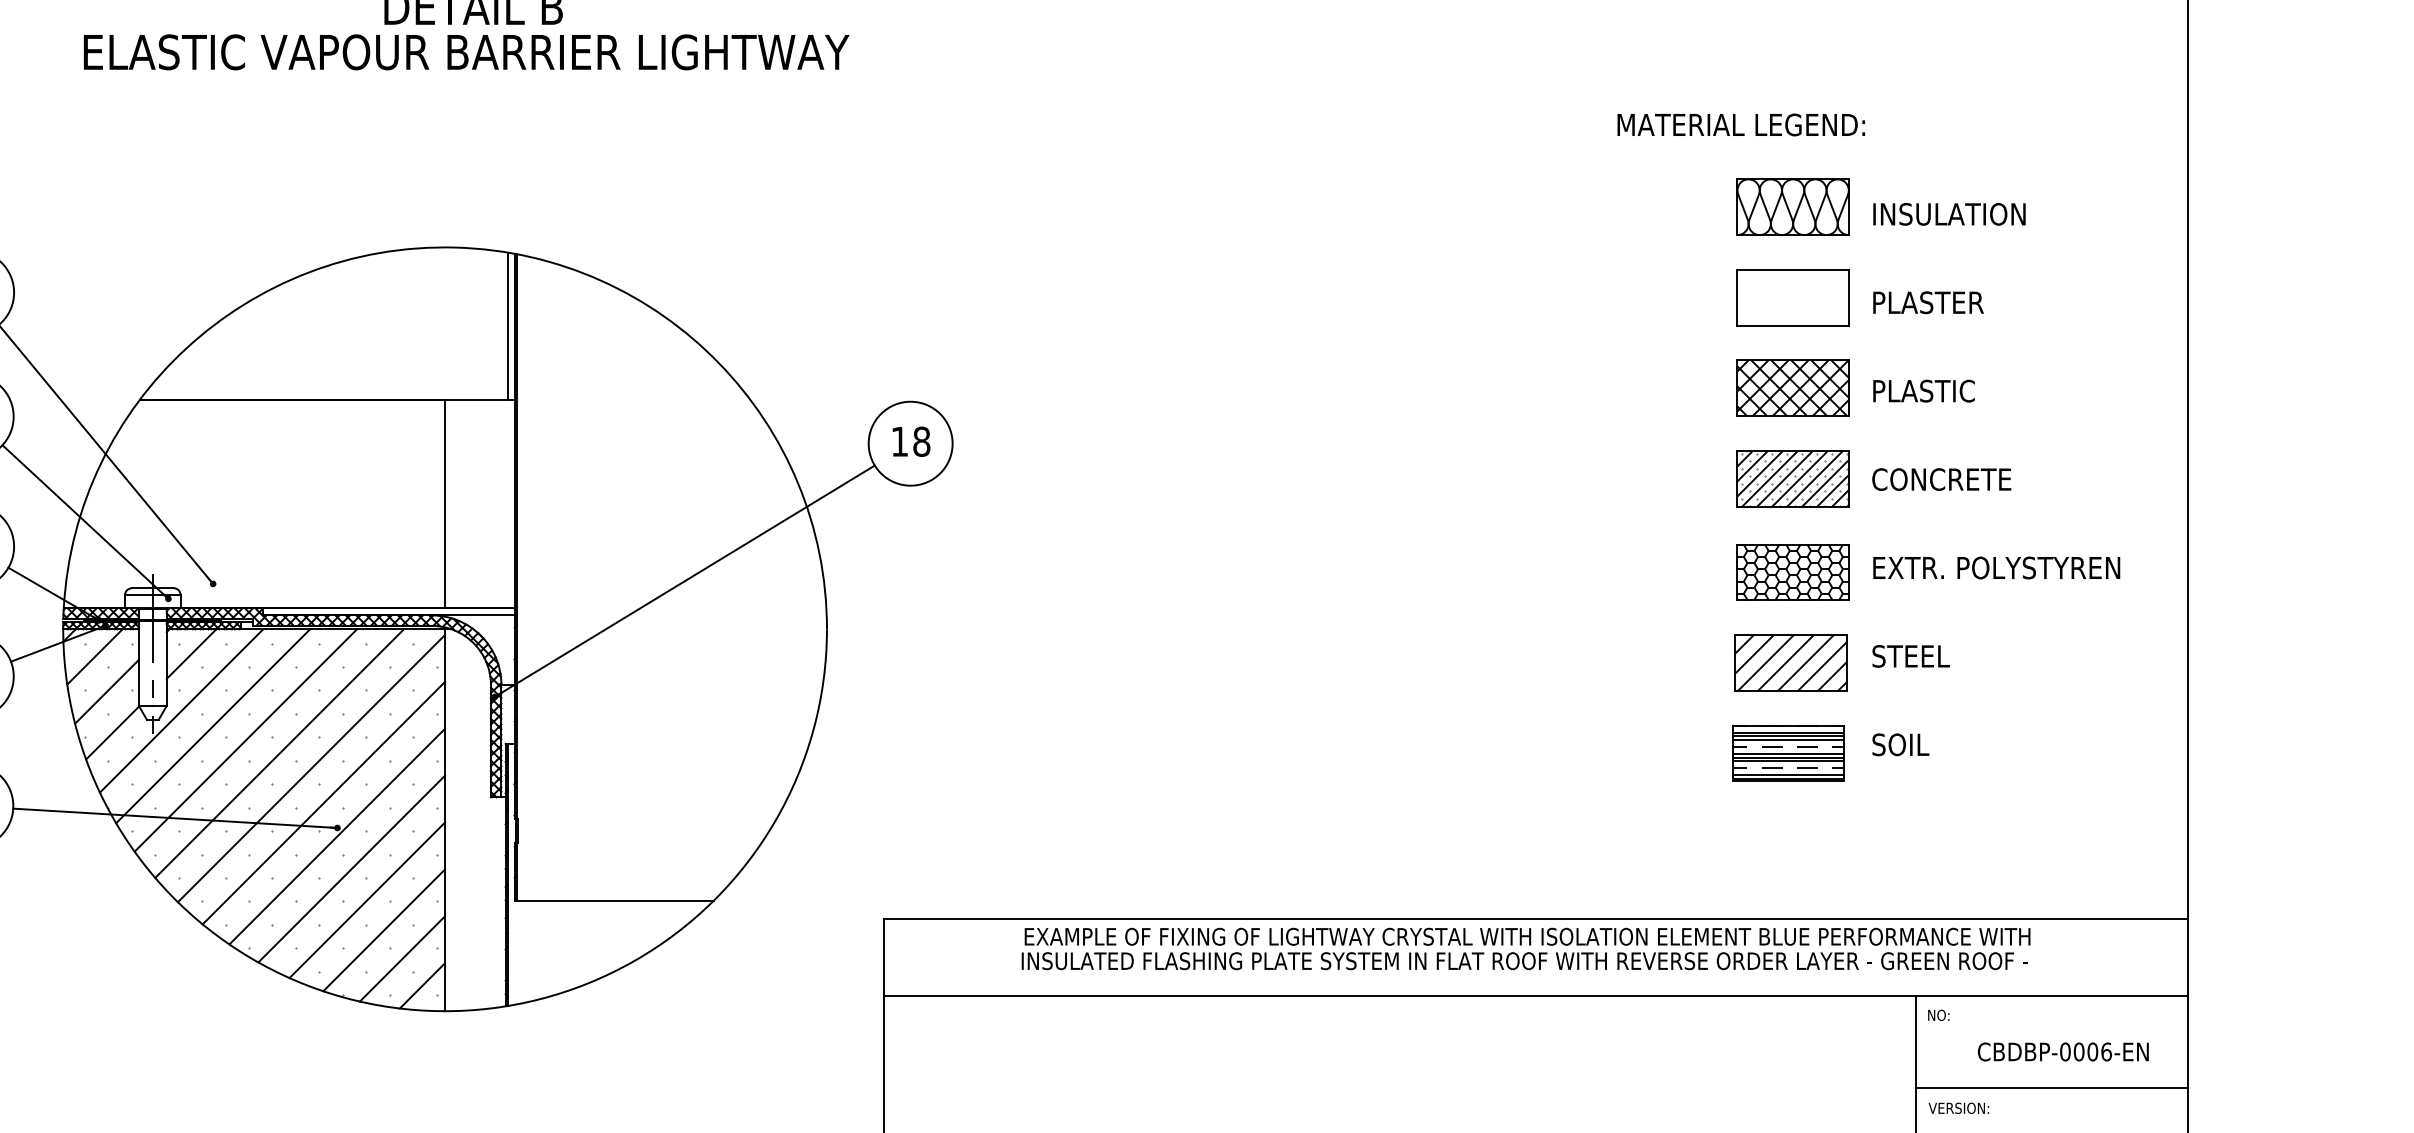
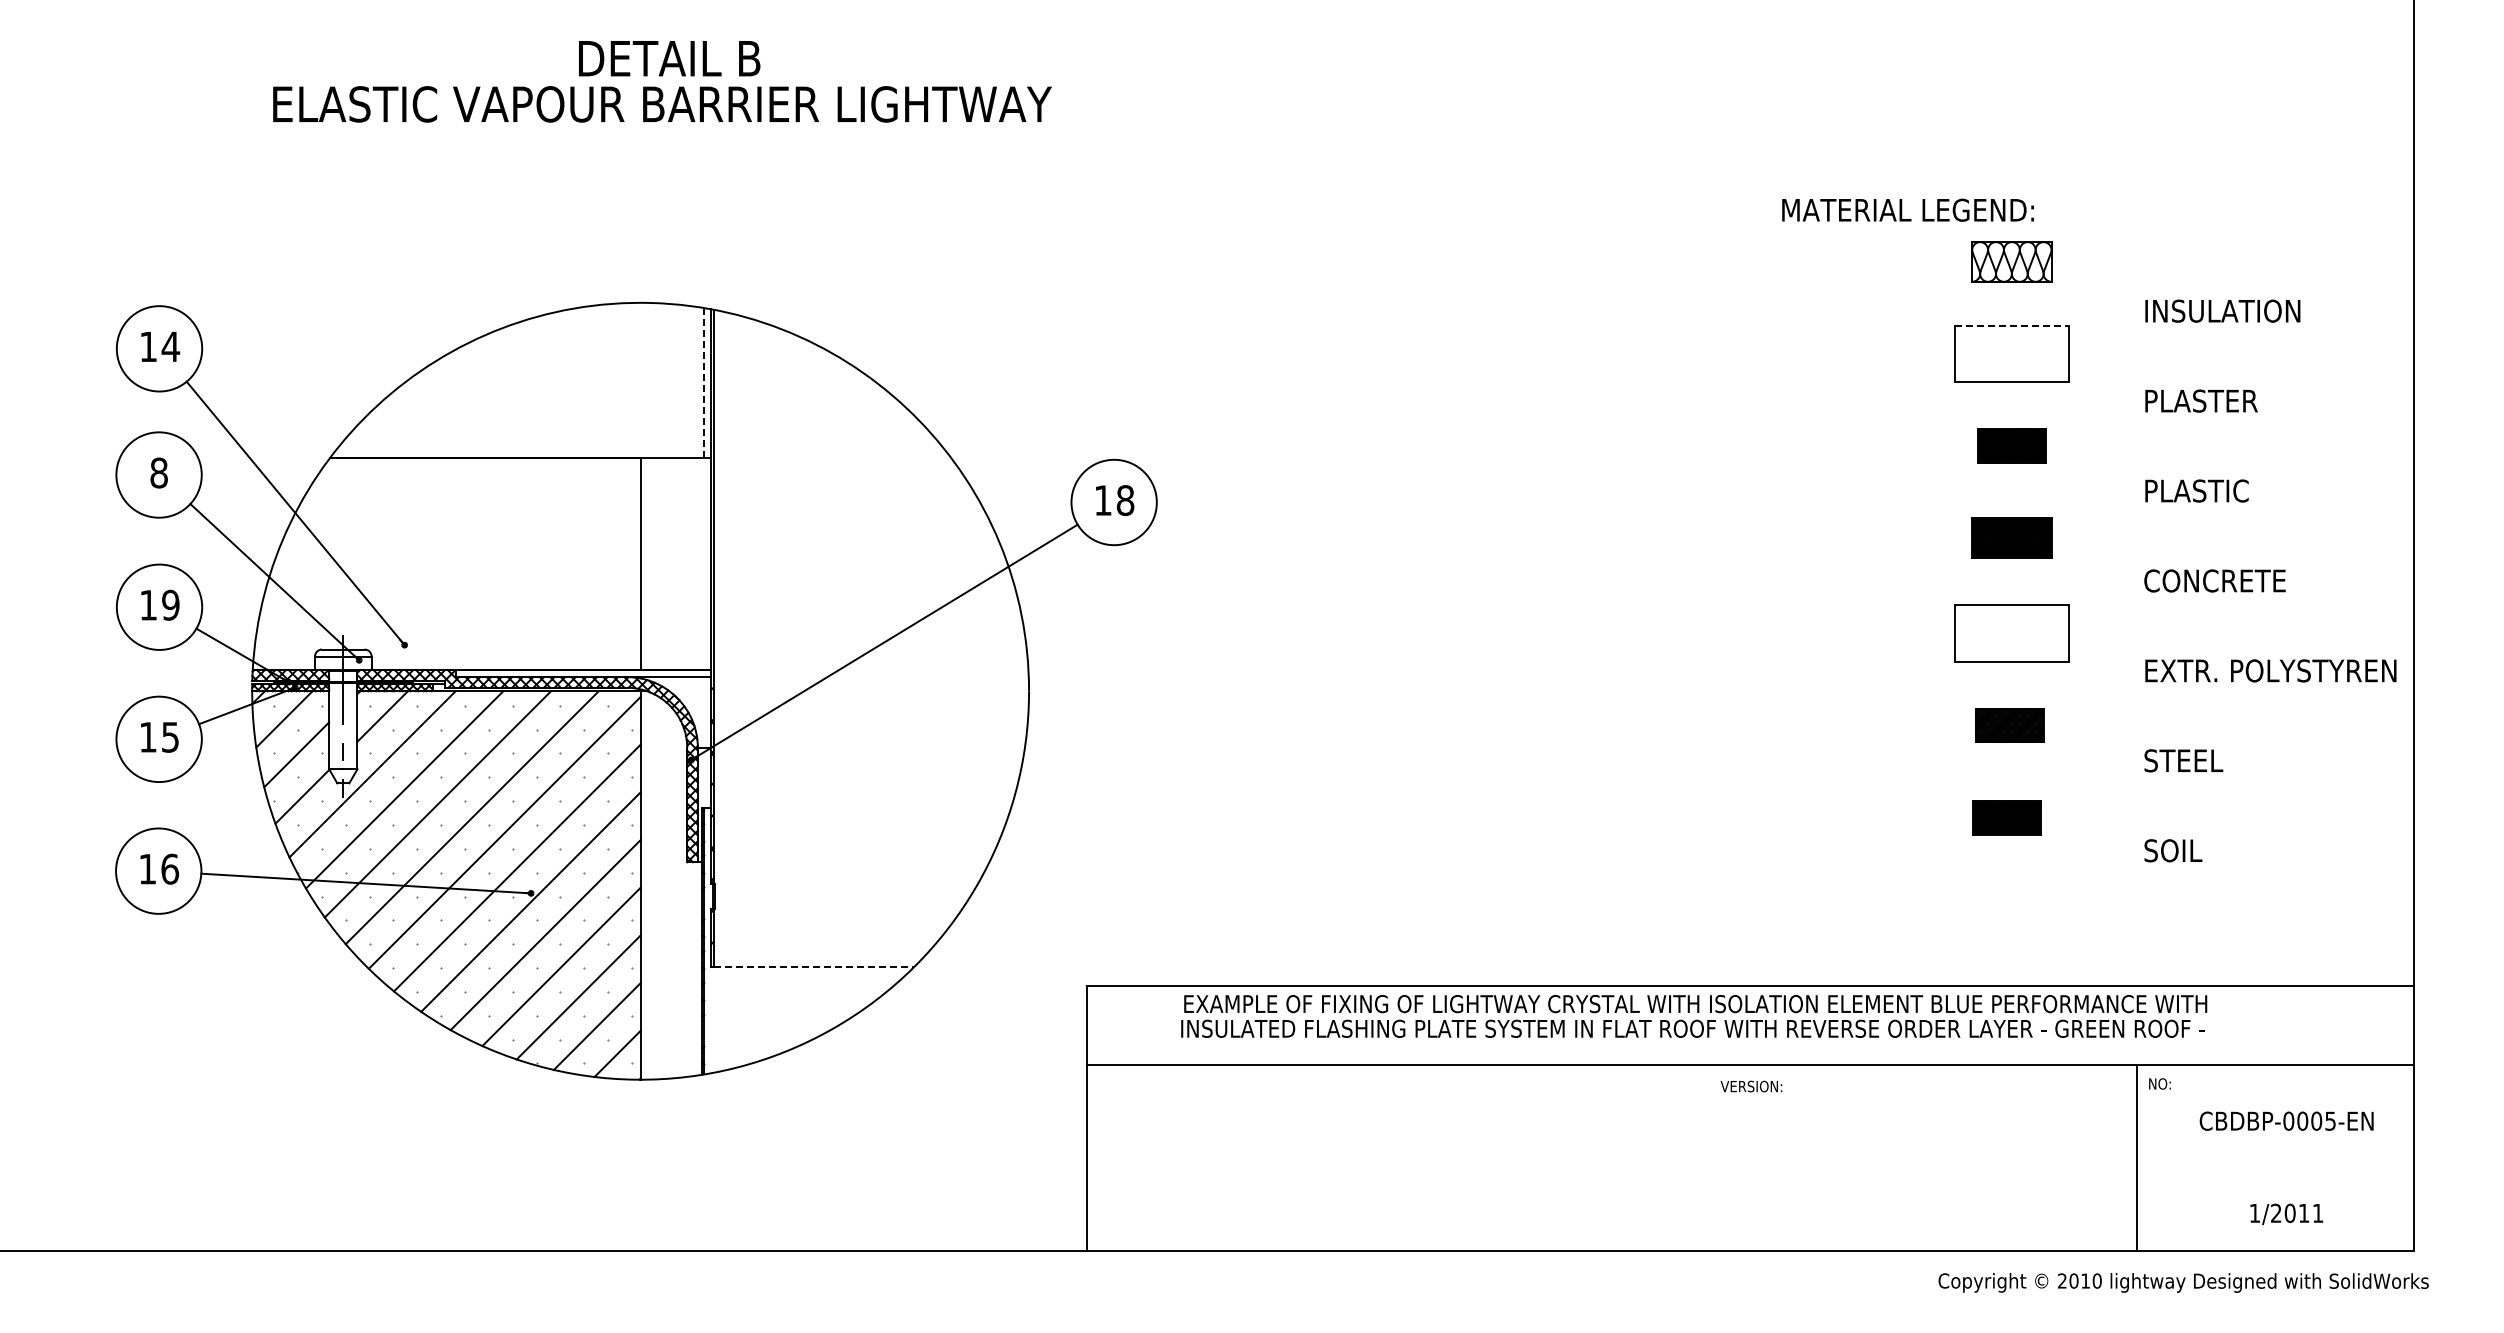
text: (1740, 124) -> (1907, 209), moved
part: (1792, 206) -> (2011, 261), size x0.7
line: (1792, 269) -> (2011, 325), solid -> dashed
line: (507, 325) -> (704, 382), solid -> dashed
part: (1792, 387) -> (2011, 445), size x0.6
part: (1792, 479) -> (2011, 538), size x0.7
text: (1996, 479) -> (2270, 580), moved
hatch: (1792, 572) -> (2011, 633), removed
part: (1790, 662) -> (2009, 725), size x0.6
part: (1788, 753) -> (2007, 817), size x0.6
line: (616, 900) -> (814, 967), solid -> dashed
text: (1526, 949) -> (1694, 1016), moved
text: (2106, 1051) -> (2330, 1120), CBDBP-0006-EN -> CBDBP-0005-EN
line: (2051, 1087) -> (2274, 1157), removed
text: (1958, 1108) -> (1751, 1086), moved

